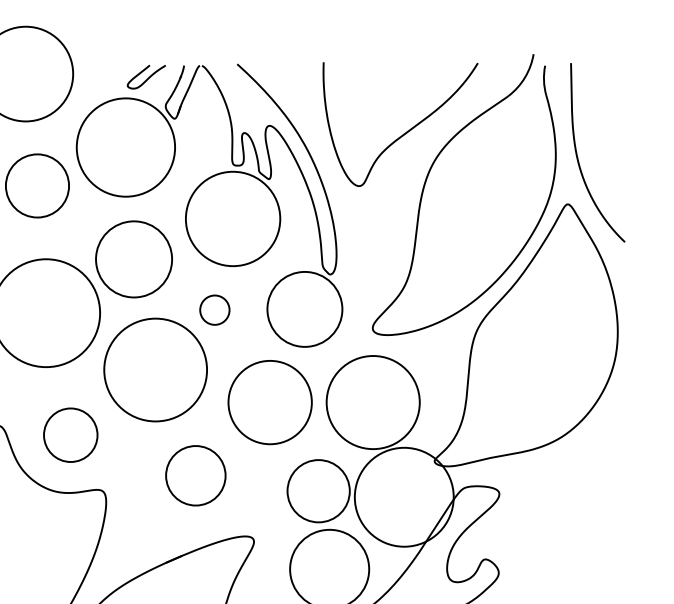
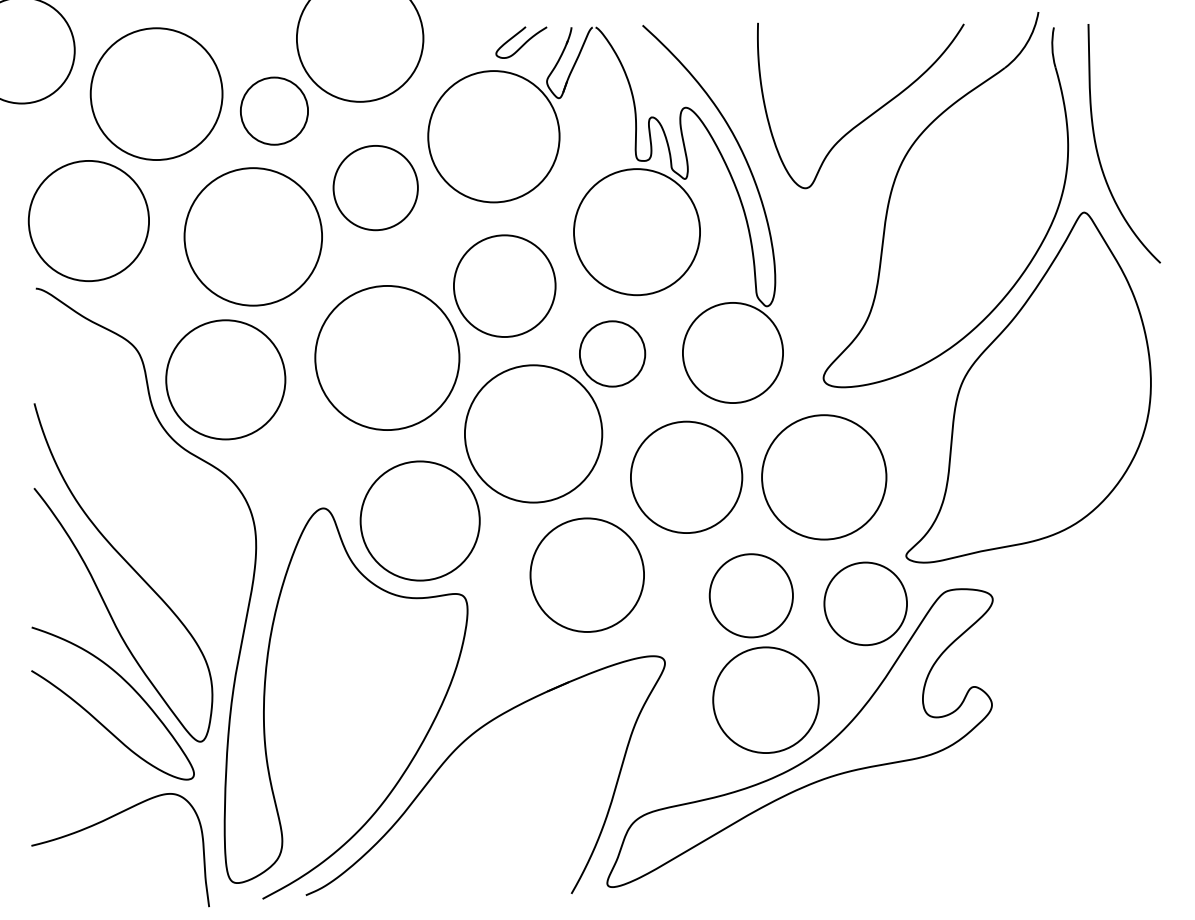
circle: (214, 309) -> (612, 353), size x1.67
circle: (70, 434) -> (419, 520), size x1.67
circle: (196, 475) -> (587, 574), size x1.43
circle: (404, 496) -> (865, 603), size x0.62

